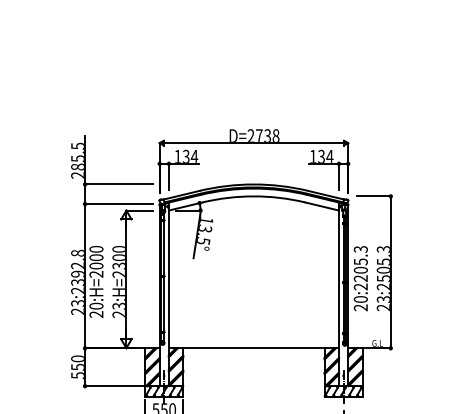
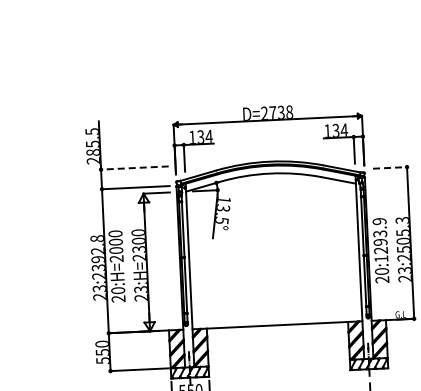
line: (118, 184) -> (134, 168), solid -> dashed
line: (374, 196) -> (390, 167), solid -> dashed
text: (360, 268) -> (380, 240), 20:2205.3 -> 20:1293.9

